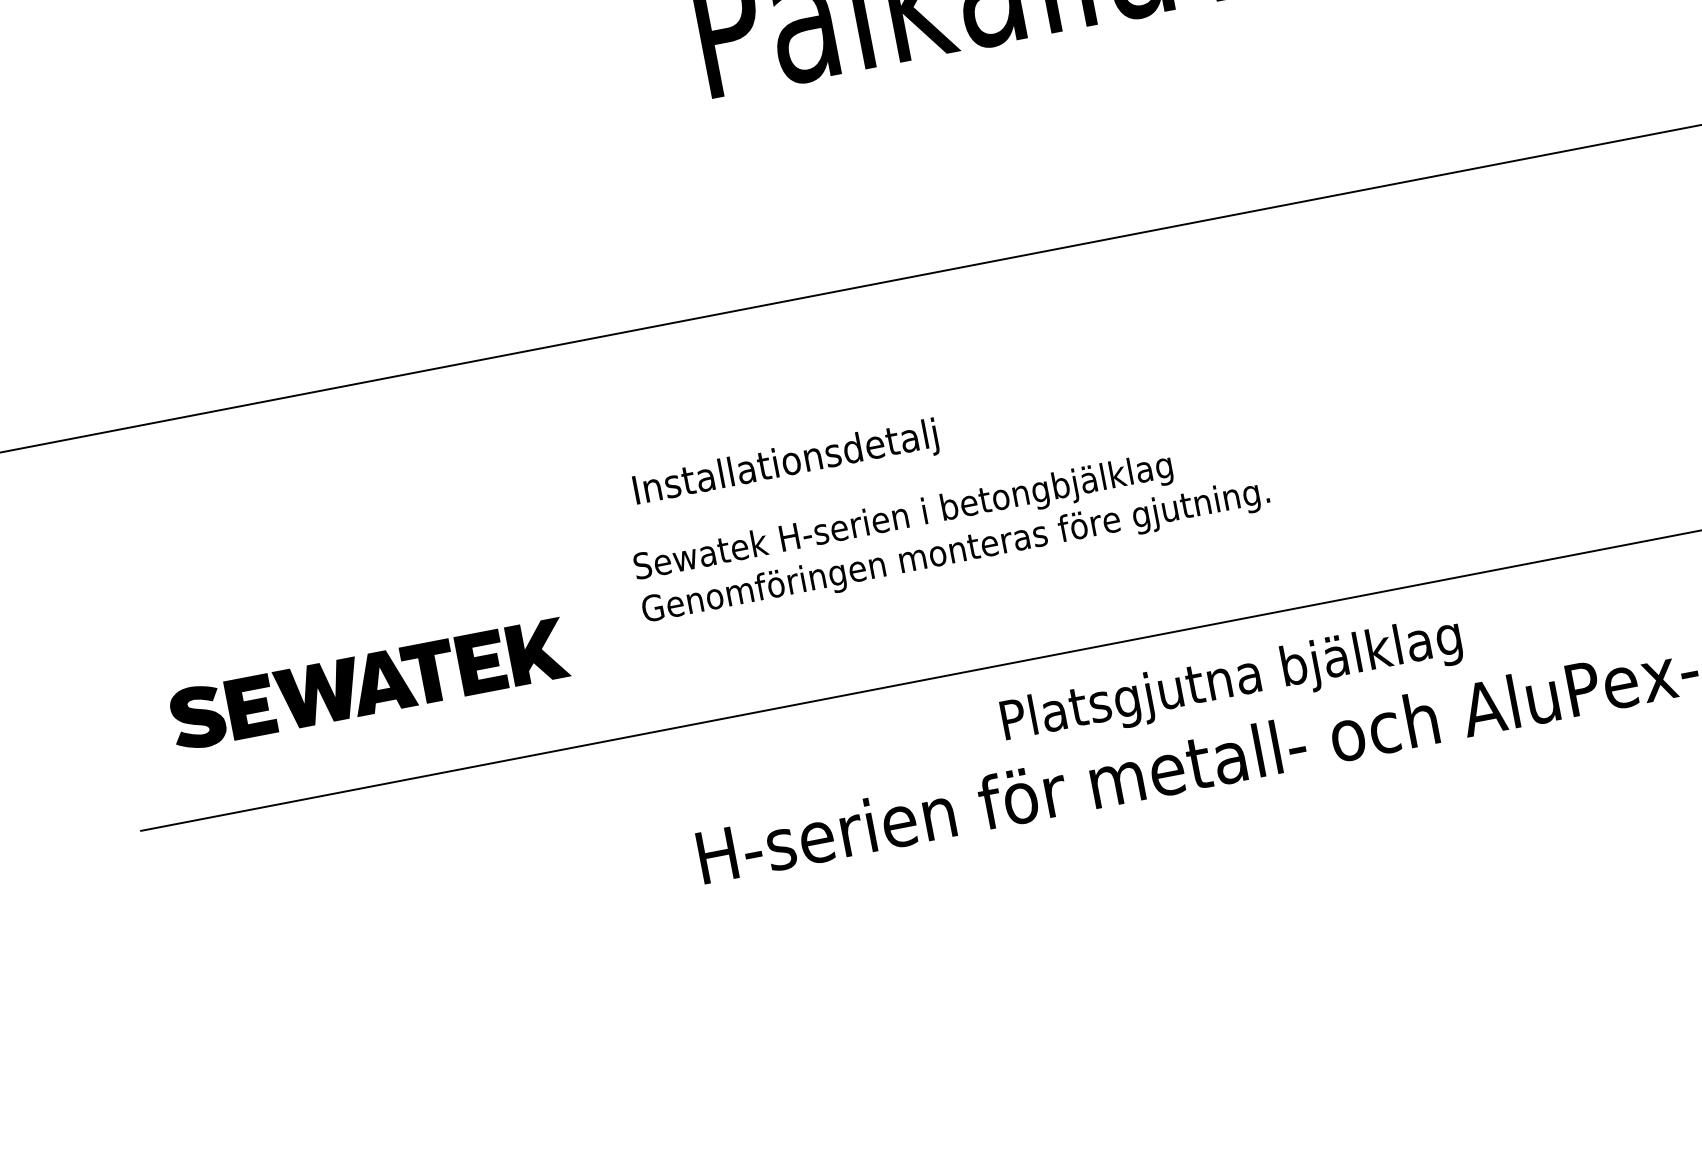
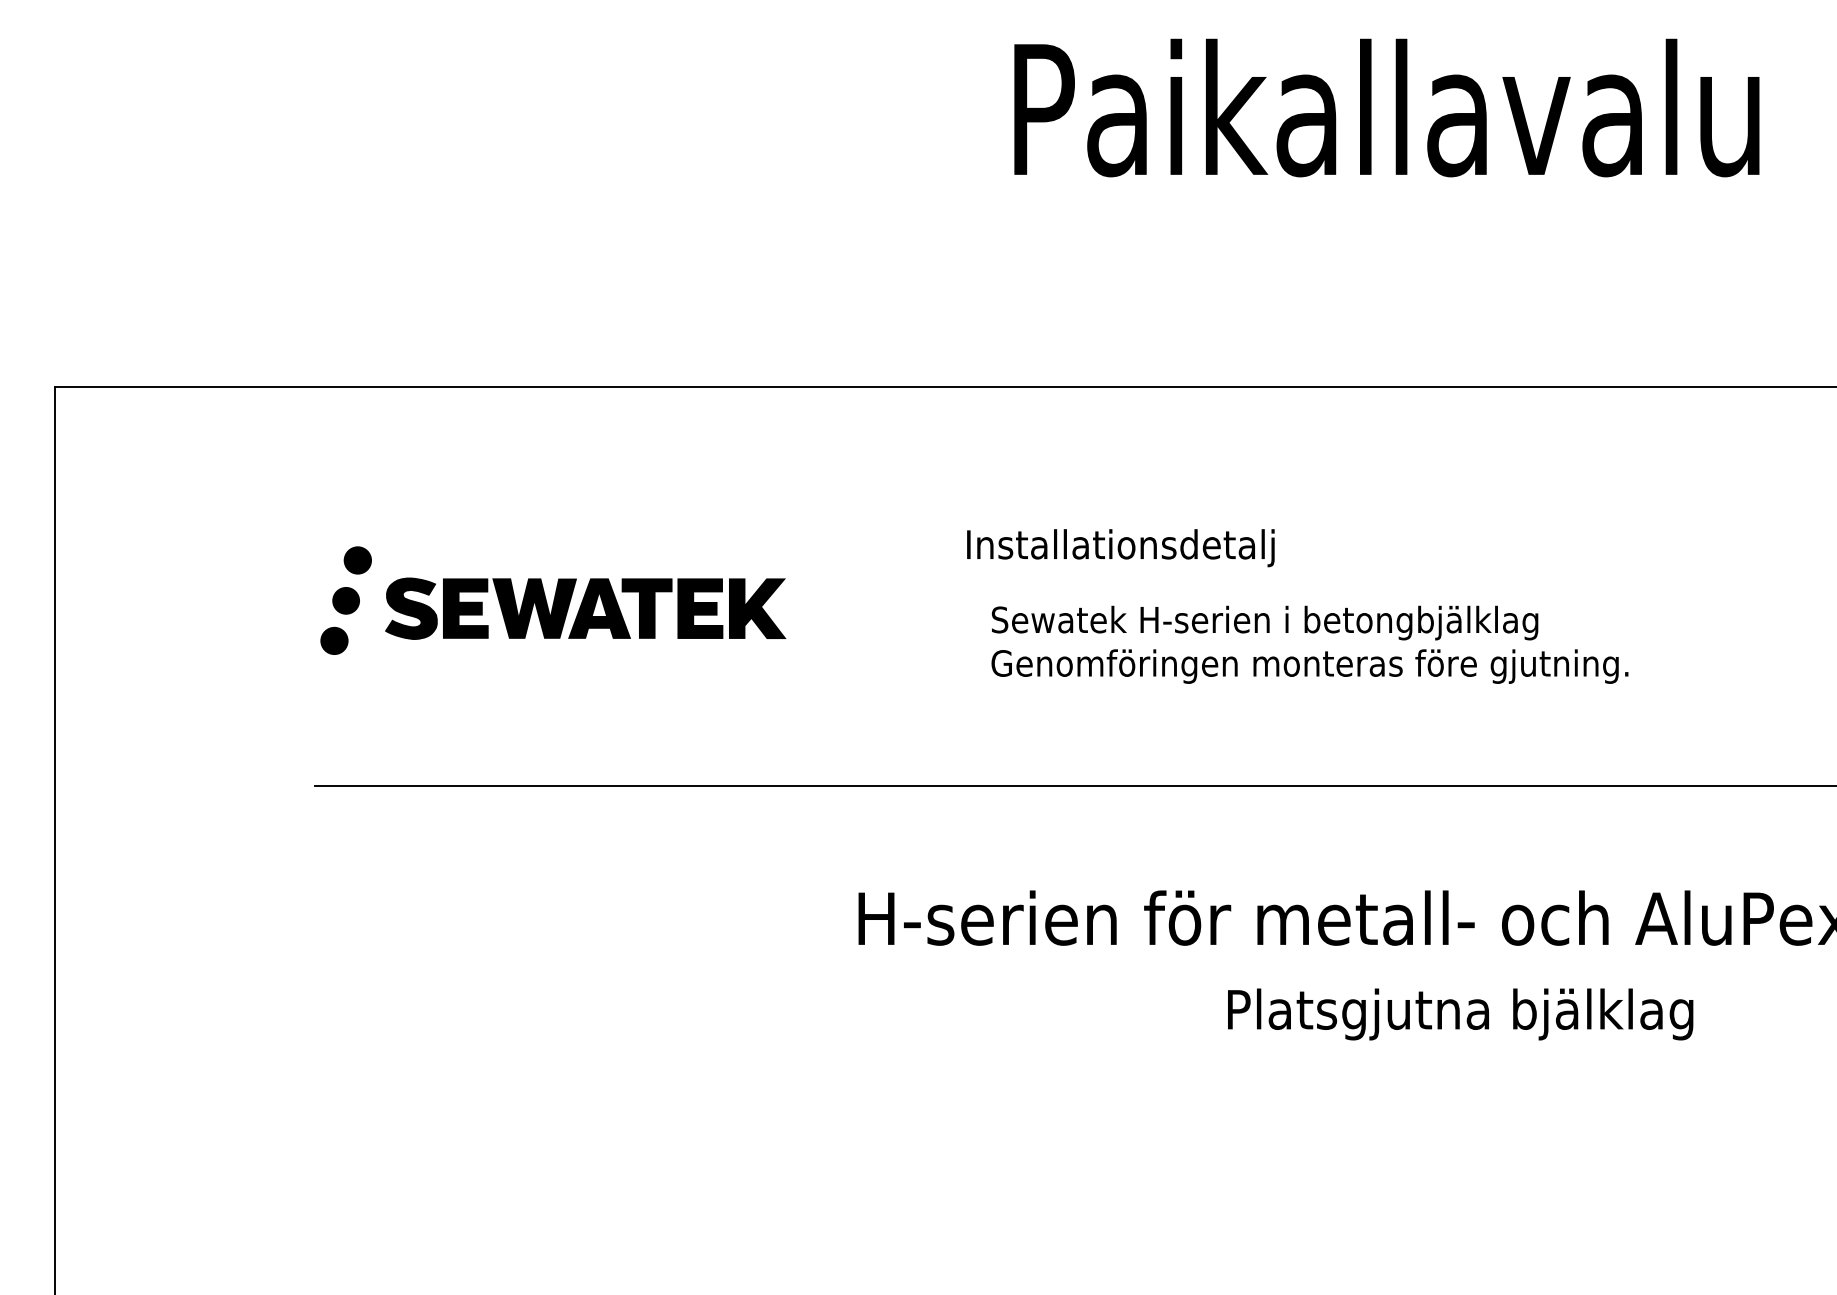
text: (785, 465) -> (1120, 548), moved
text: (951, 531) -> (1309, 644), moved
fill: (140, 601) -> (357, 560), added
fill: (136, 643) -> (346, 600), added
text: (1231, 681) -> (1460, 1014), moved
fill: (132, 684) -> (334, 640), added
part: (368, 684) -> (585, 608), moved

